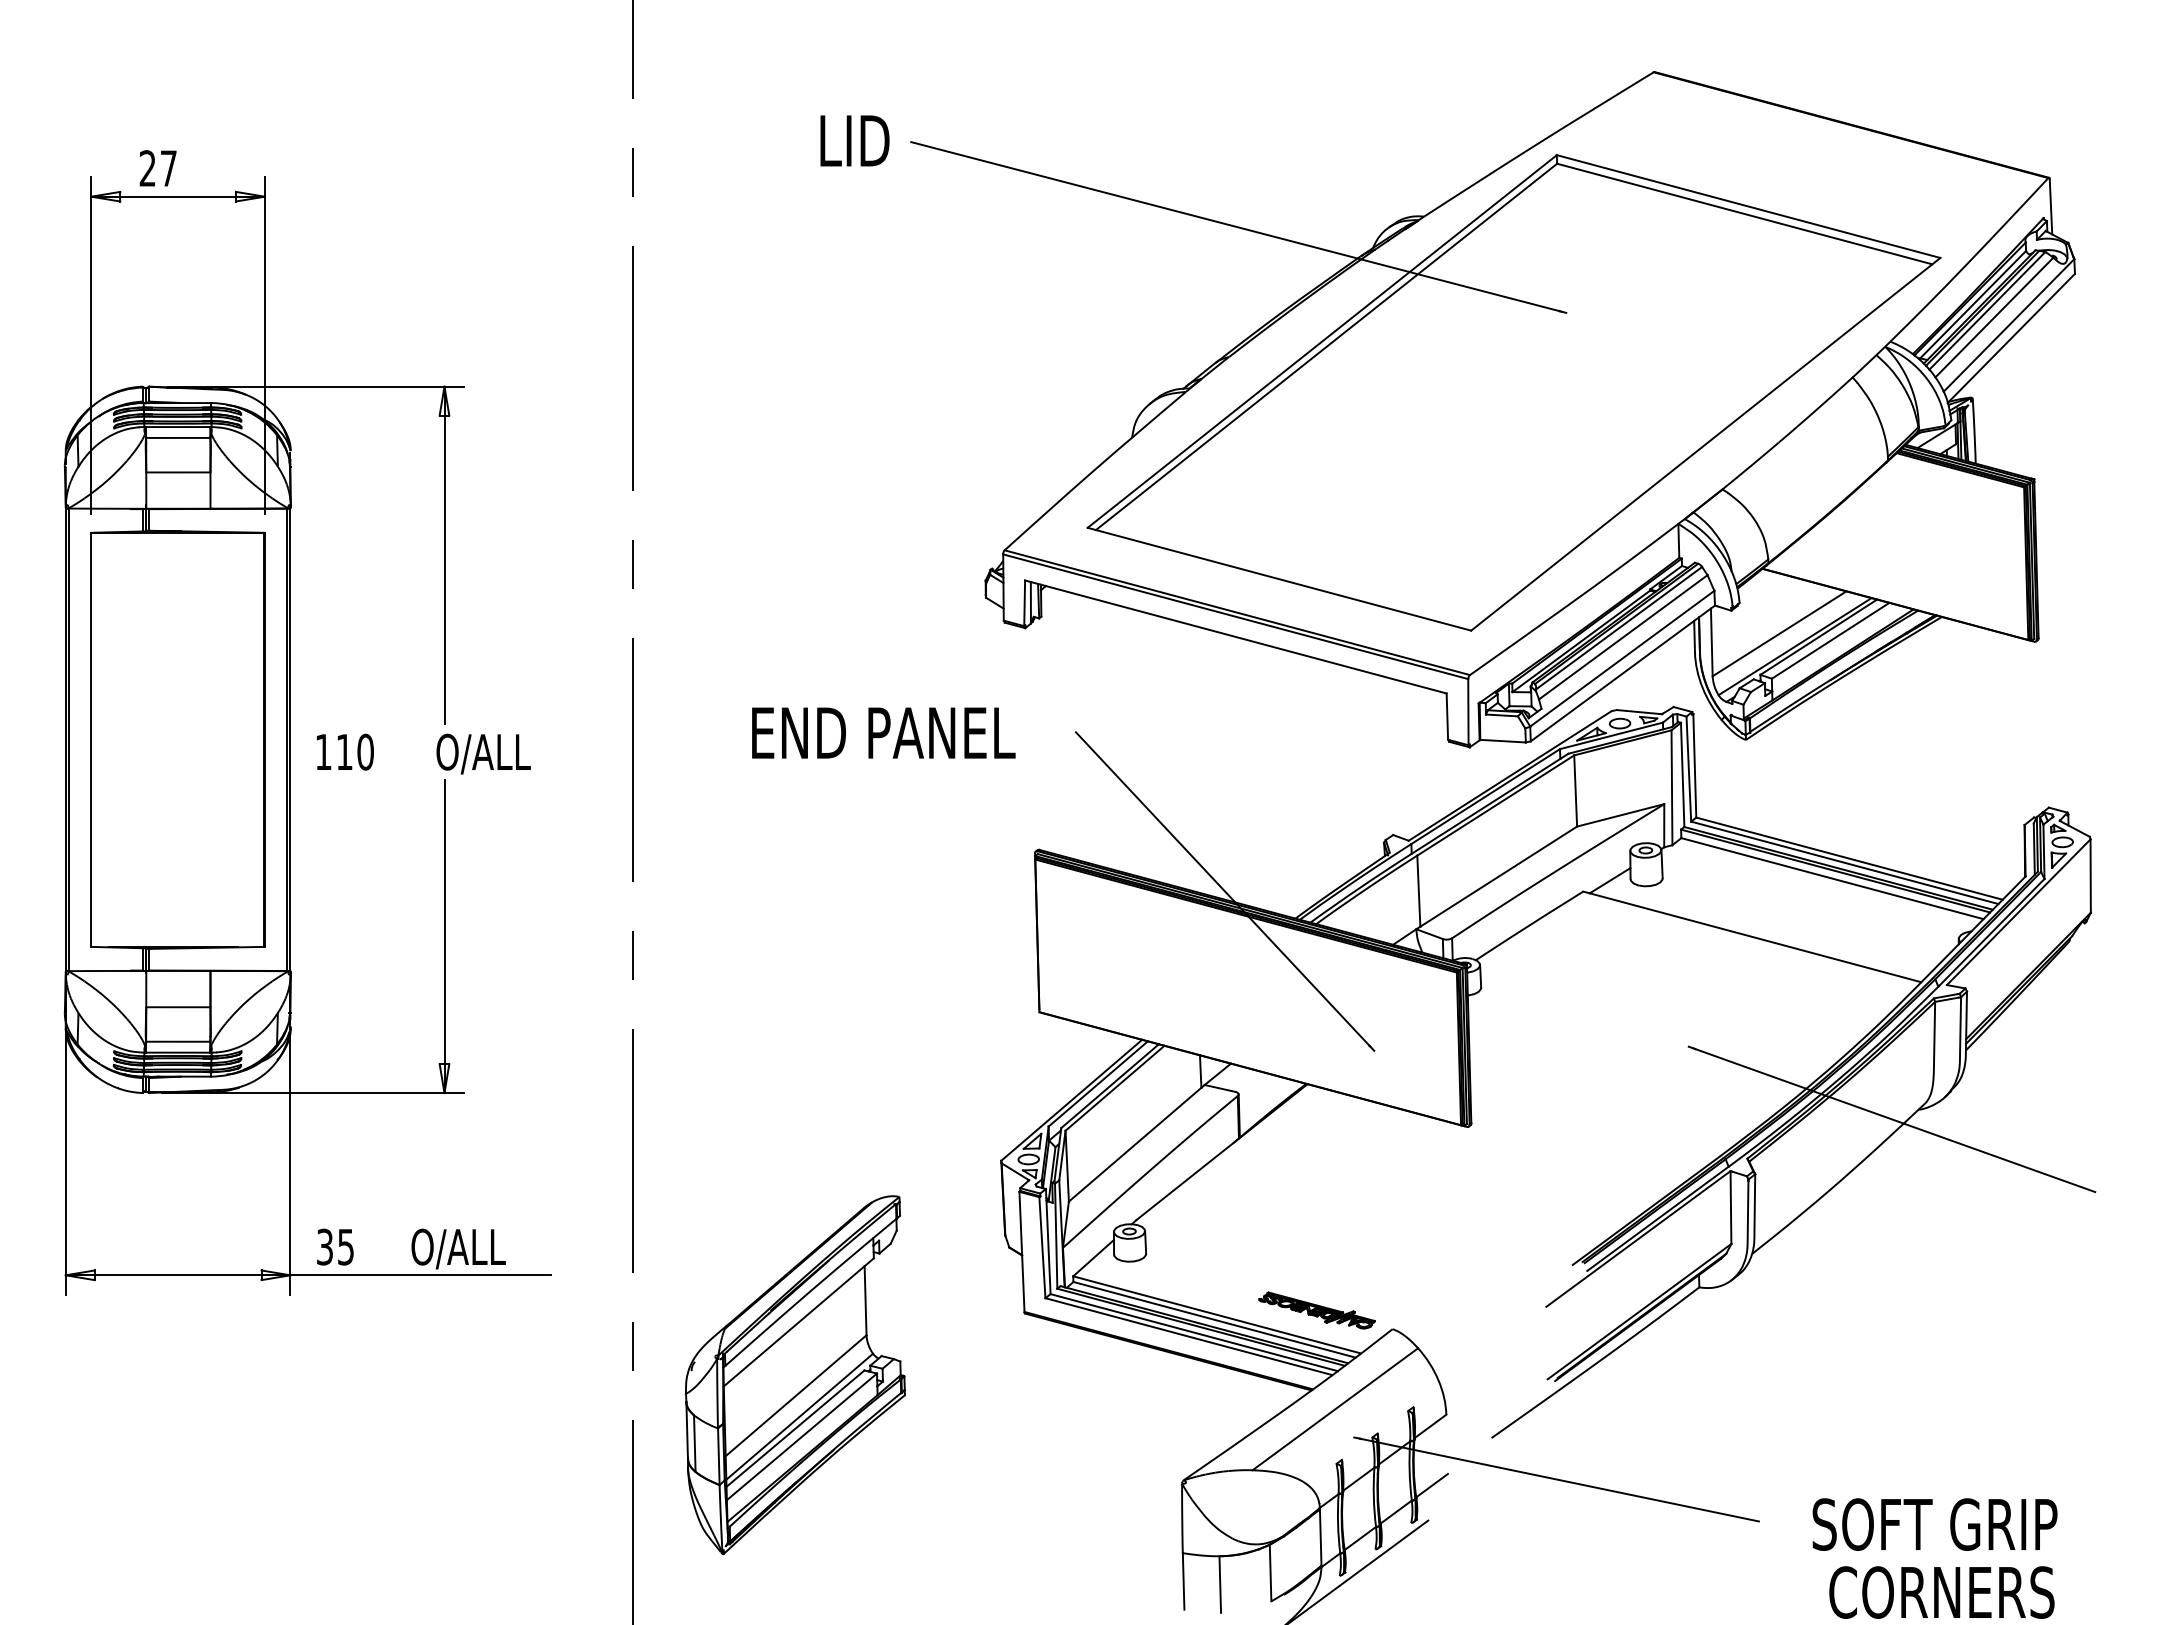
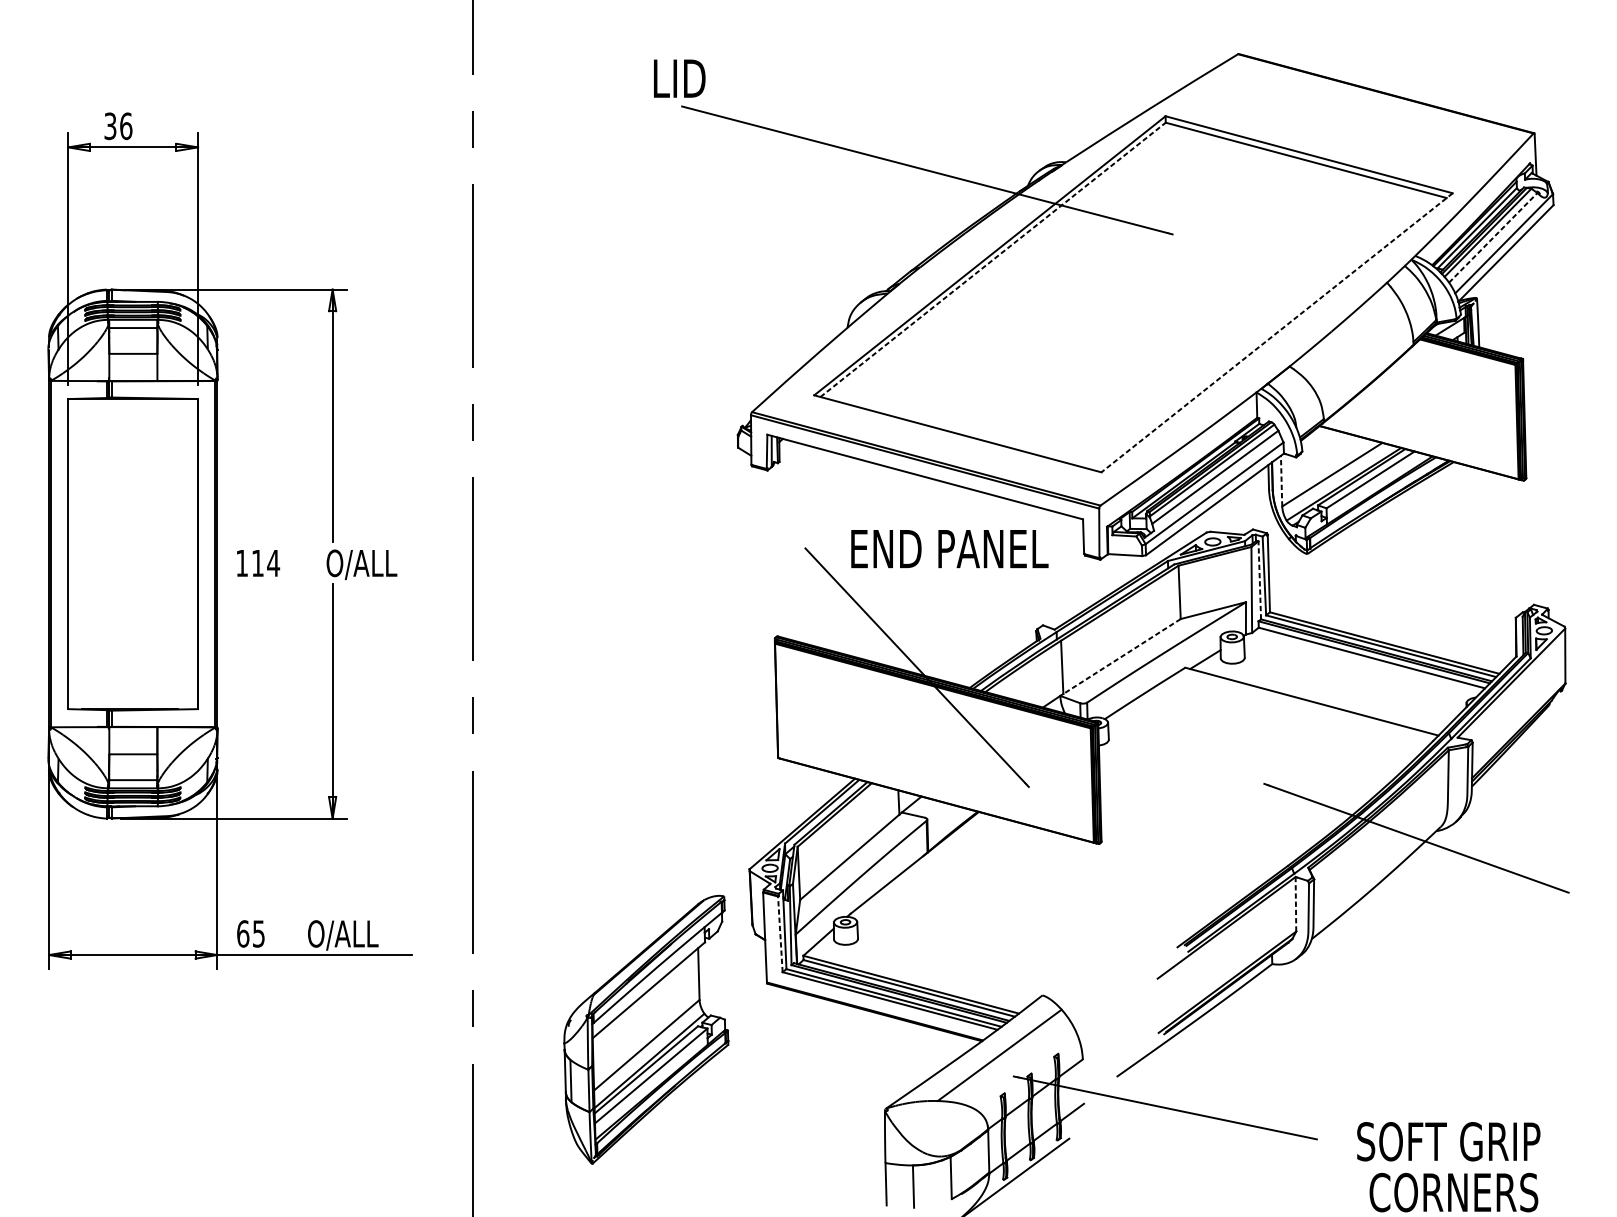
text: (854, 140) -> (679, 78), moved
text: (158, 168) -> (118, 126), 27 -> 36
line: (1994, 317) -> (1493, 237), solid -> dashed
line: (1326, 346) -> (993, 259), solid -> dashed
line: (1705, 444) -> (1276, 332), solid -> dashed
line: (1711, 642) -> (1281, 481), solid -> dashed
text: (883, 732) -> (949, 548), moved
text: (365, 751) -> (273, 562), 110 -> 114
line: (1682, 774) -> (1259, 580), solid -> dashed
line: (1498, 876) -> (1121, 656), solid -> dashed
line: (1730, 1207) -> (1295, 904), solid -> dashed
text: (325, 1246) -> (243, 933), 35 -> 65
line: (1042, 1247) -> (780, 934), solid -> dashed
part: (1316, 1310) -> (985, 981), removed
part: (794, 1374) -> (645, 1029), moved

